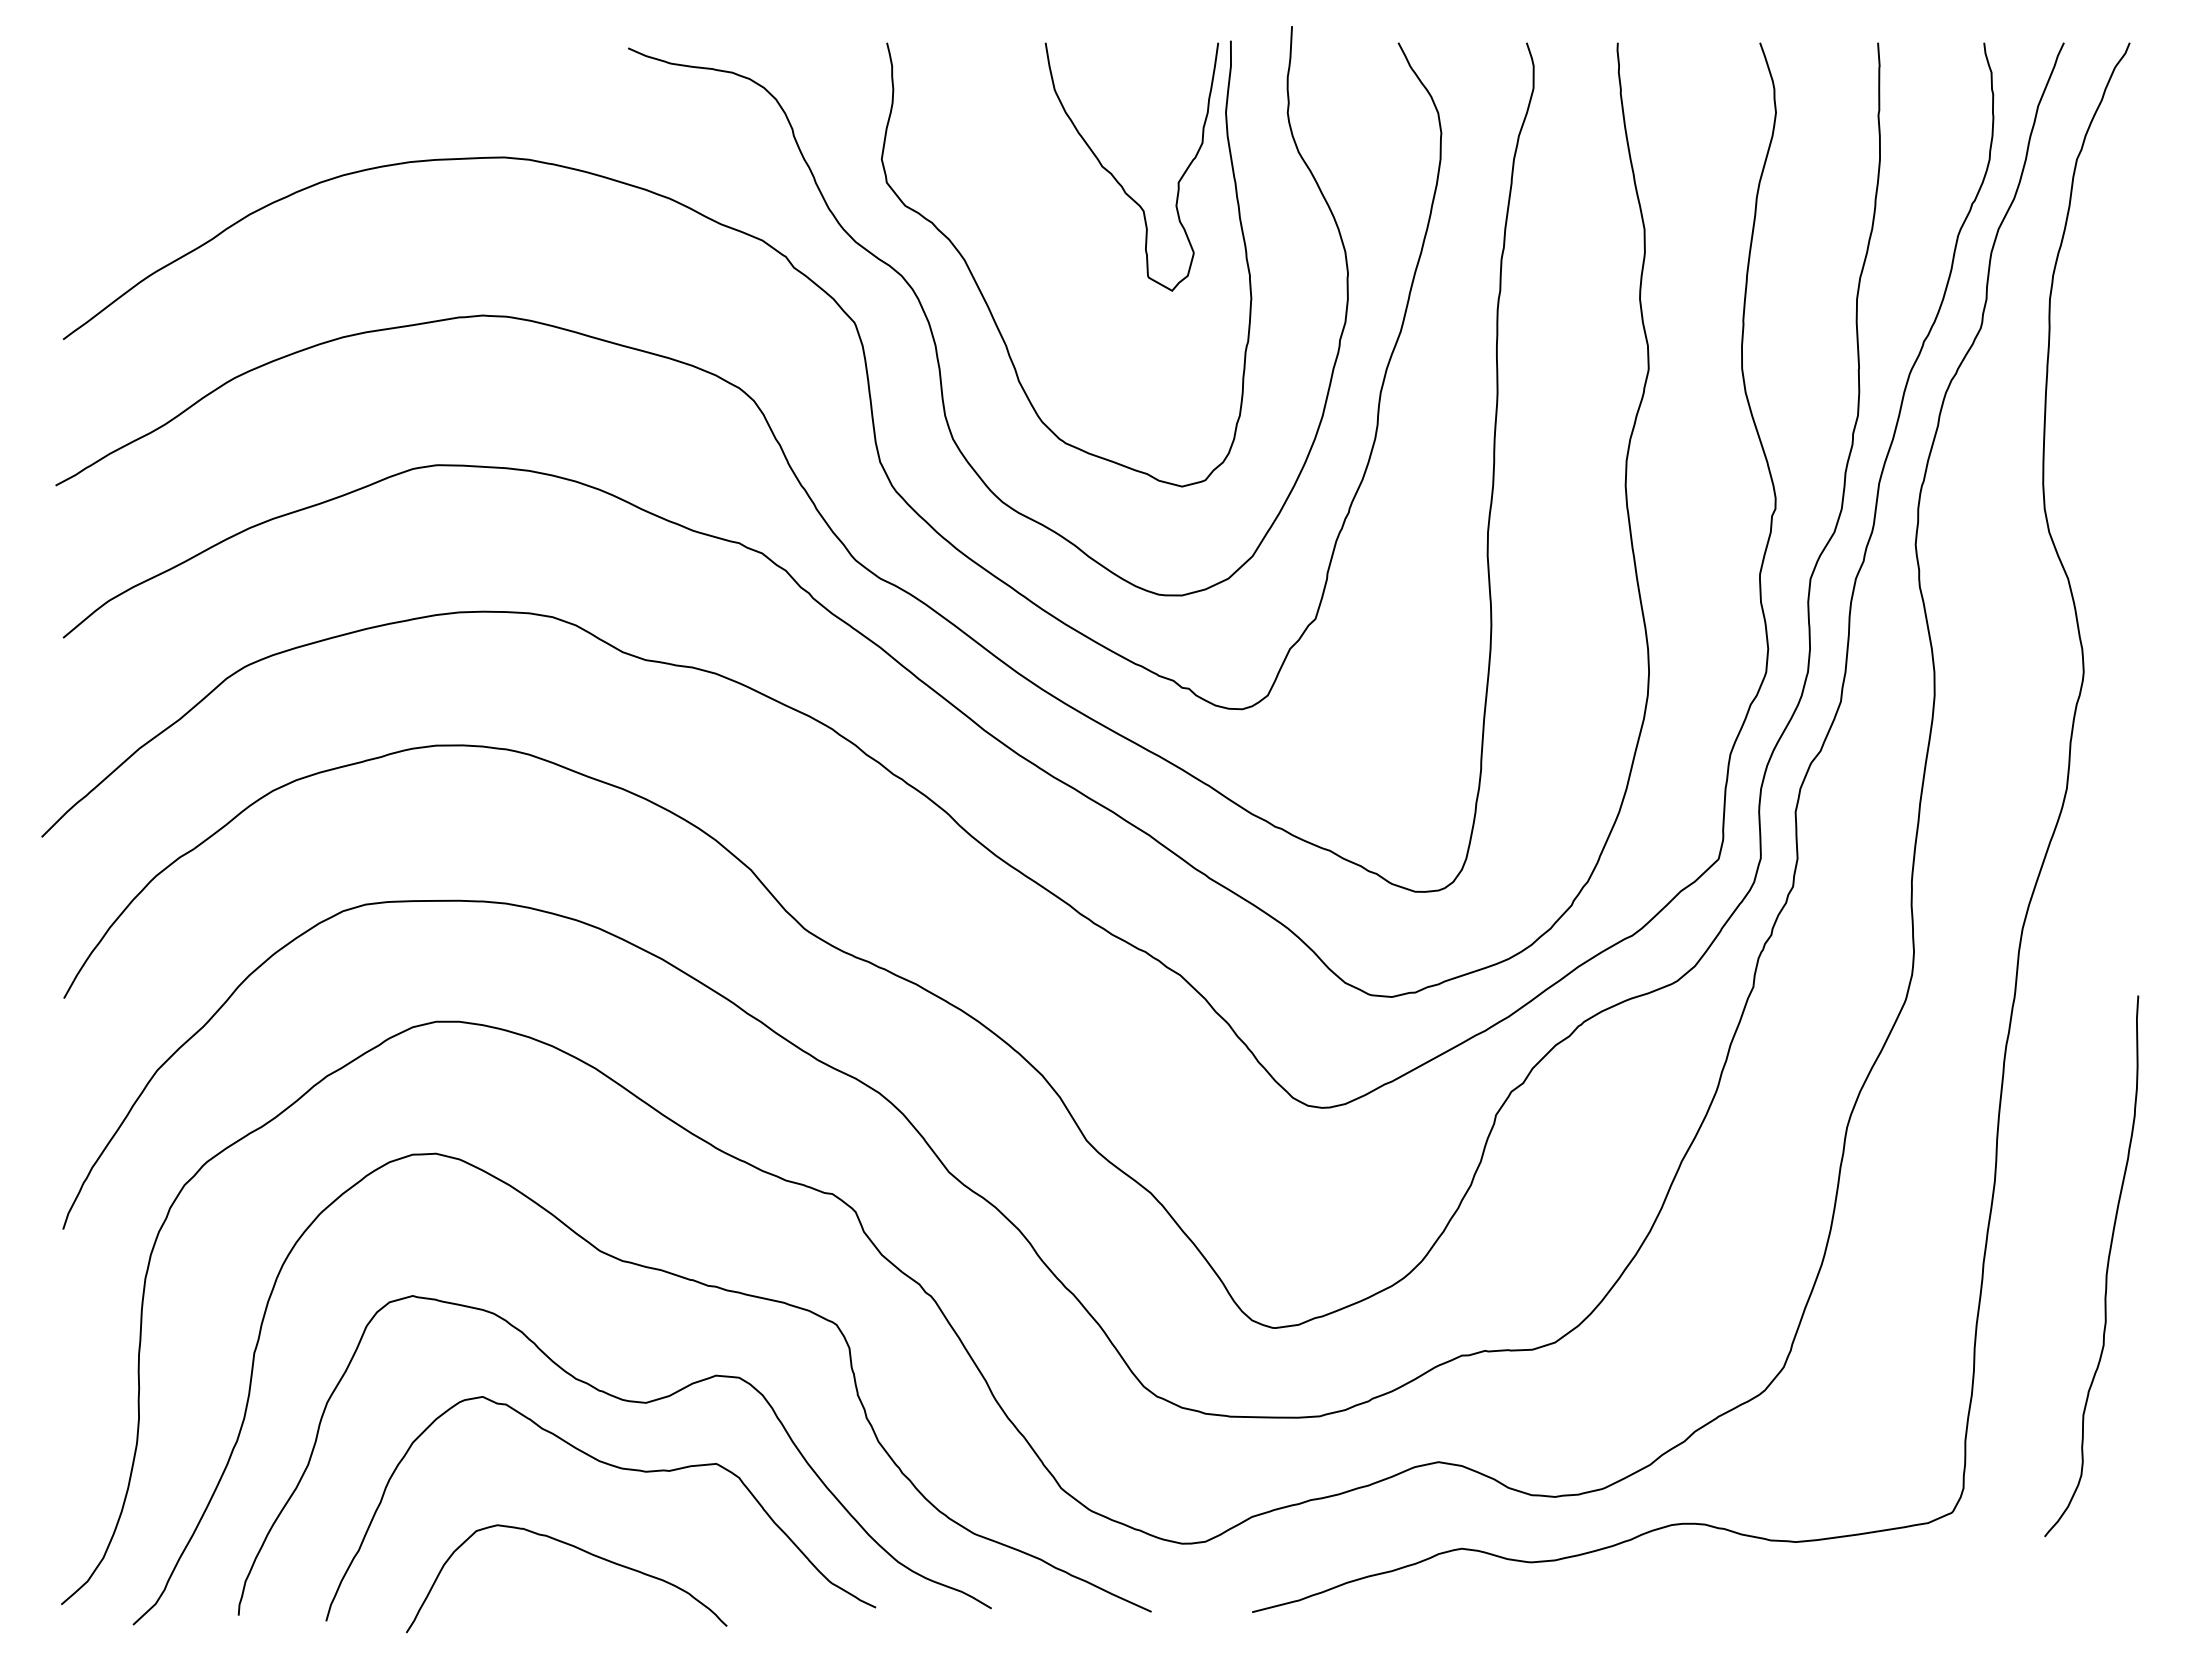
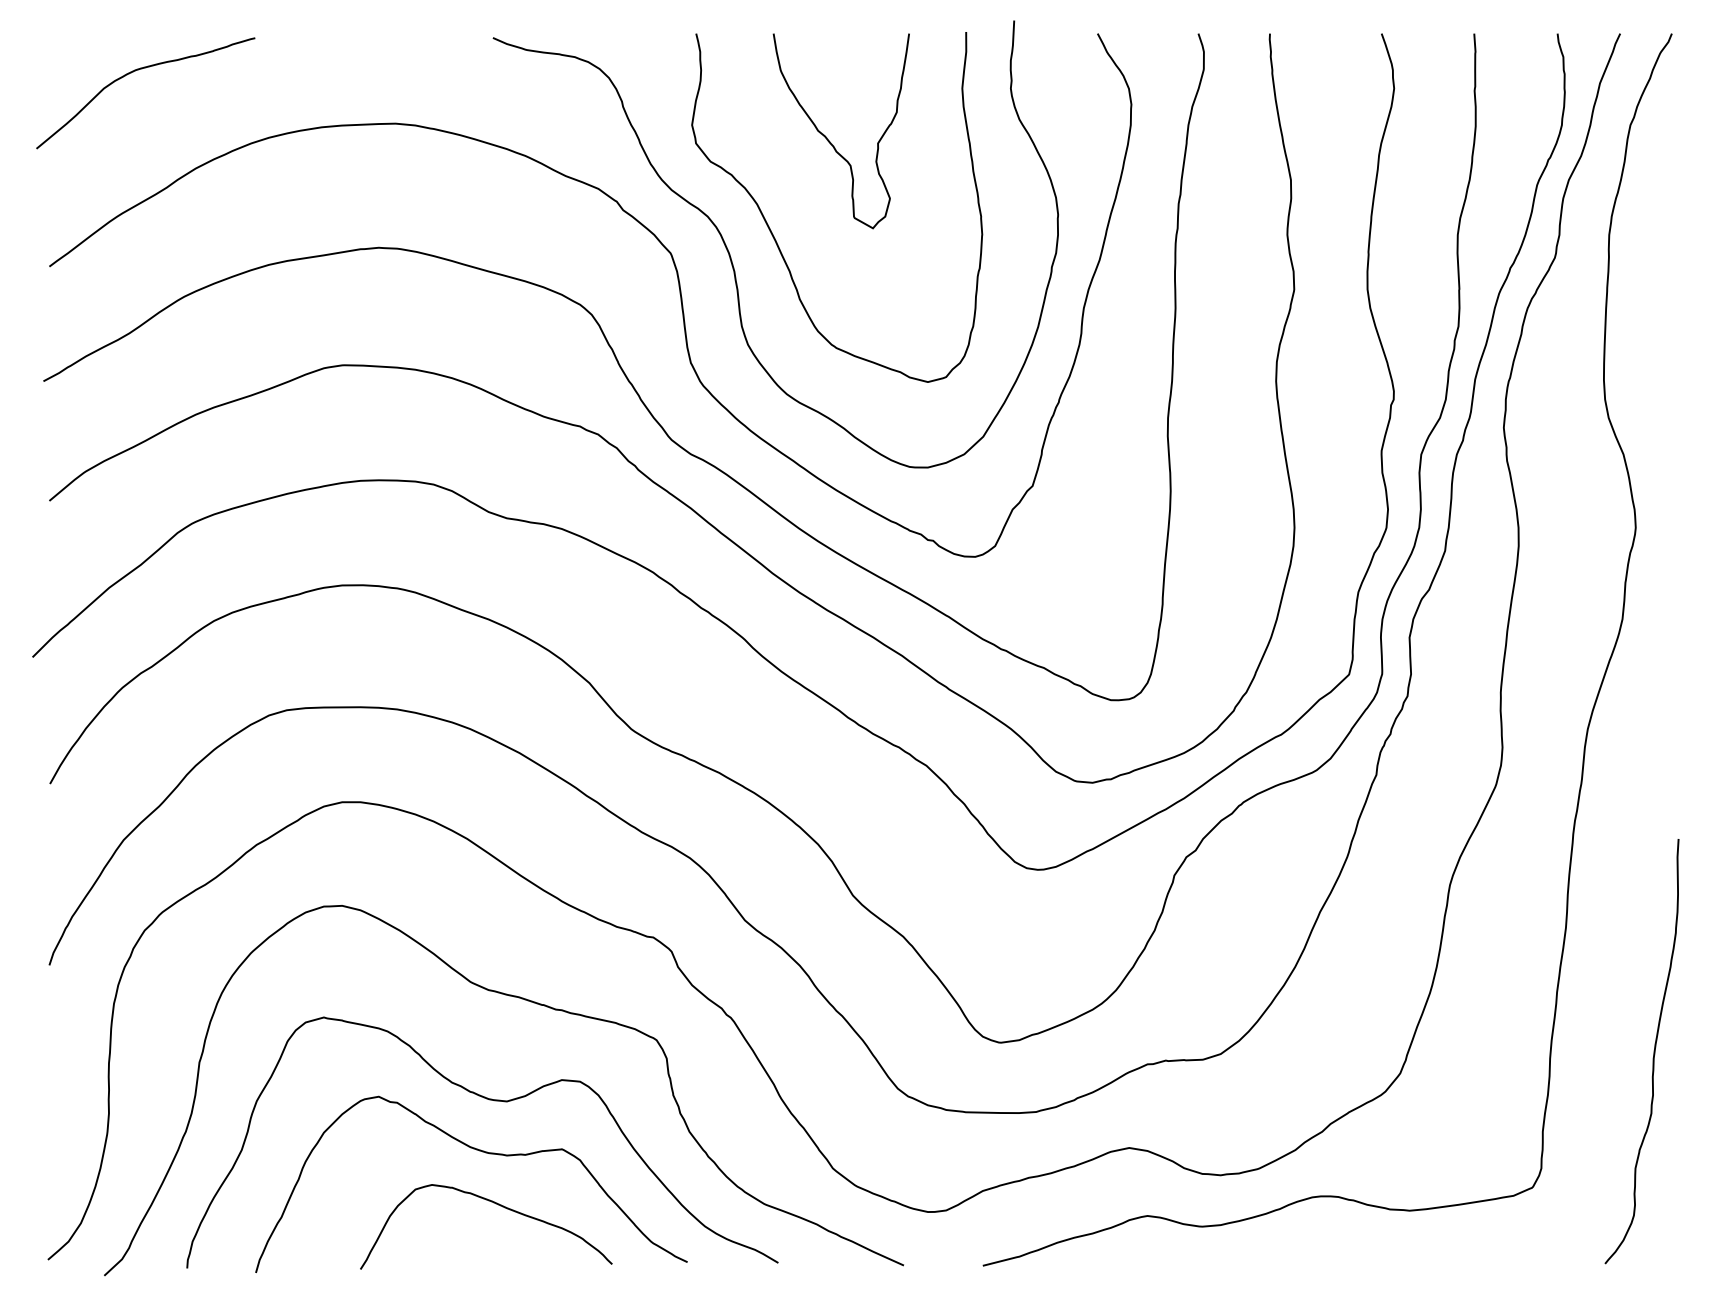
curve: (176, 89) -> (138, 70), added
curve: (1116, 178) -> (829, 140), moved
curve: (2106, 1266) -> (1653, 1051), moved
curve: (580, 1550) -> (497, 1204), moved

